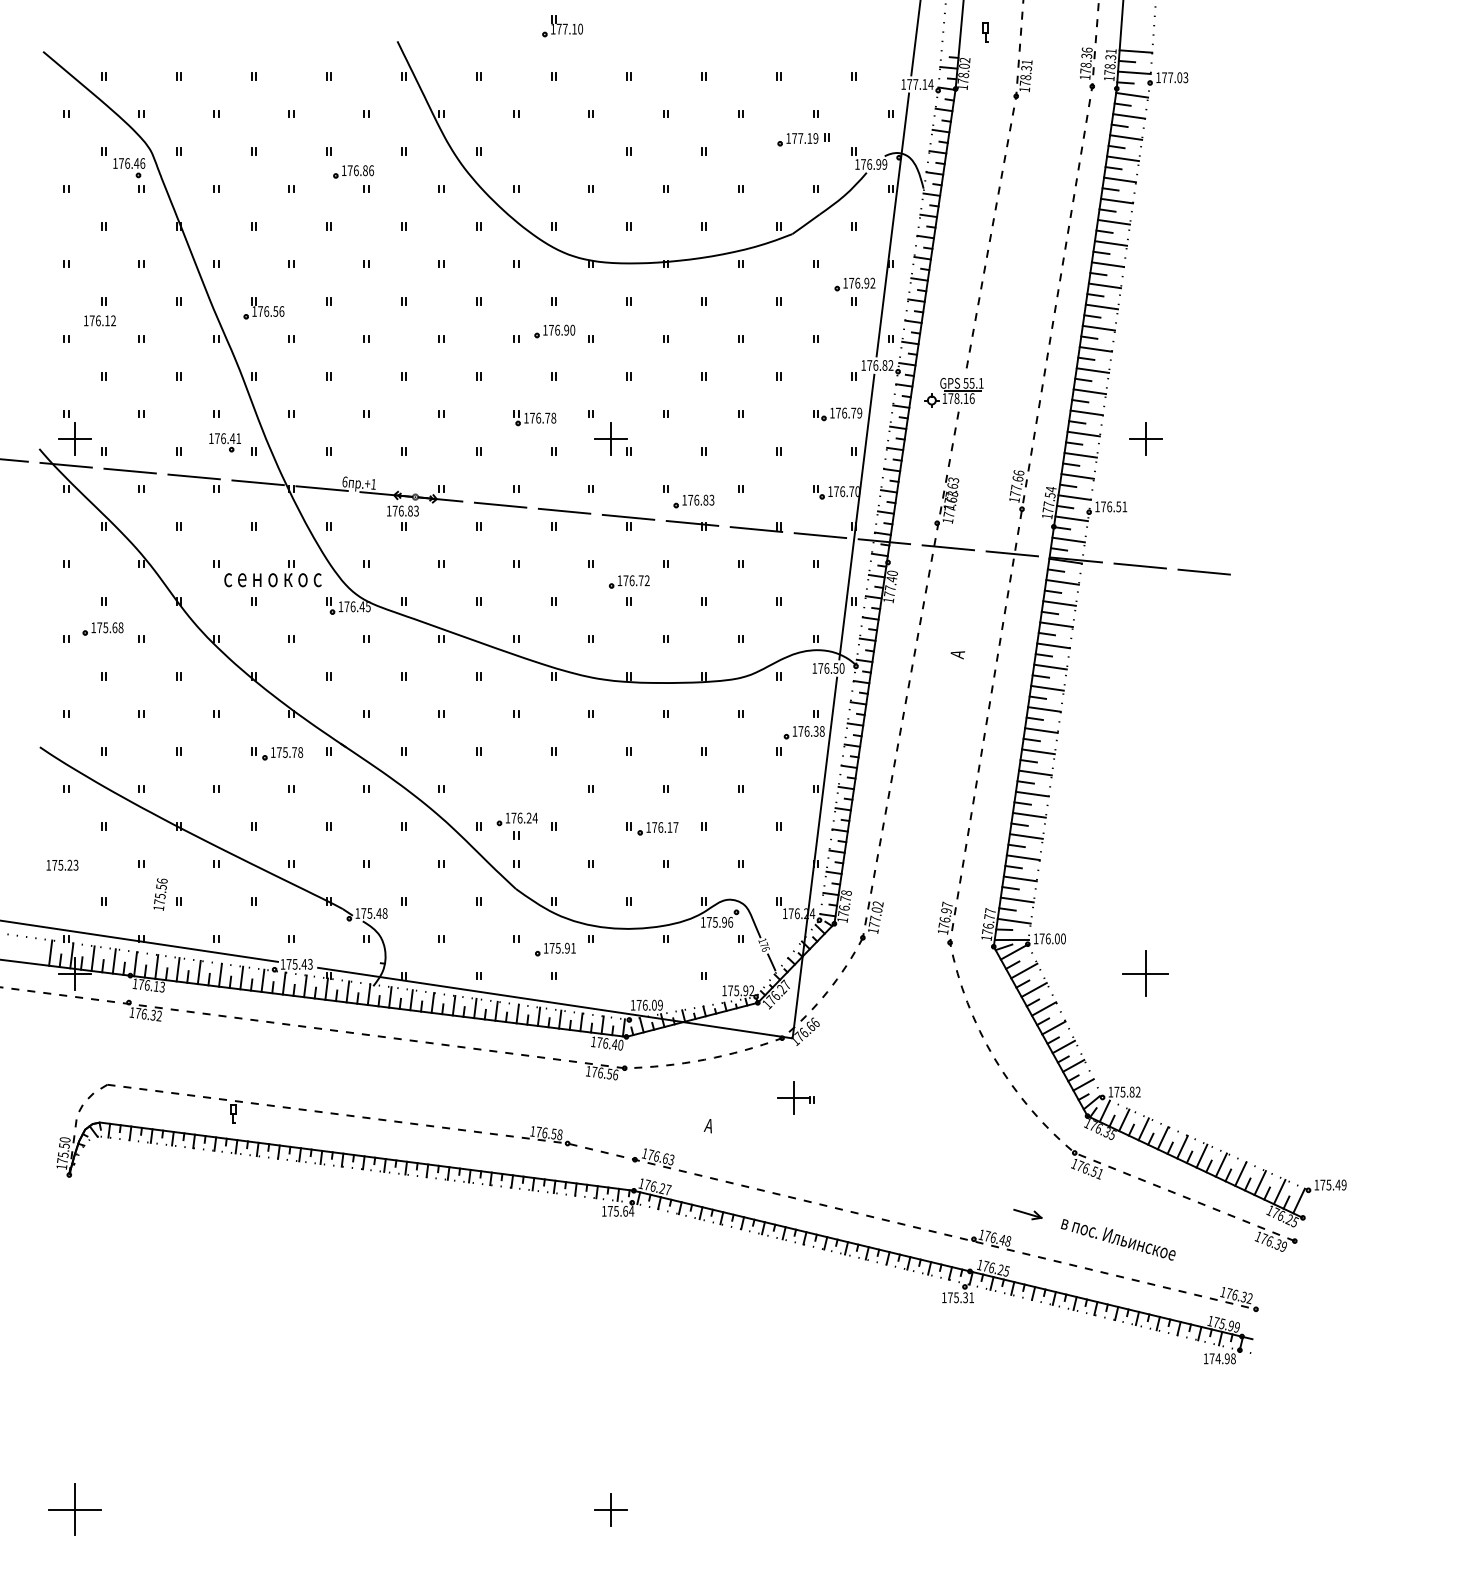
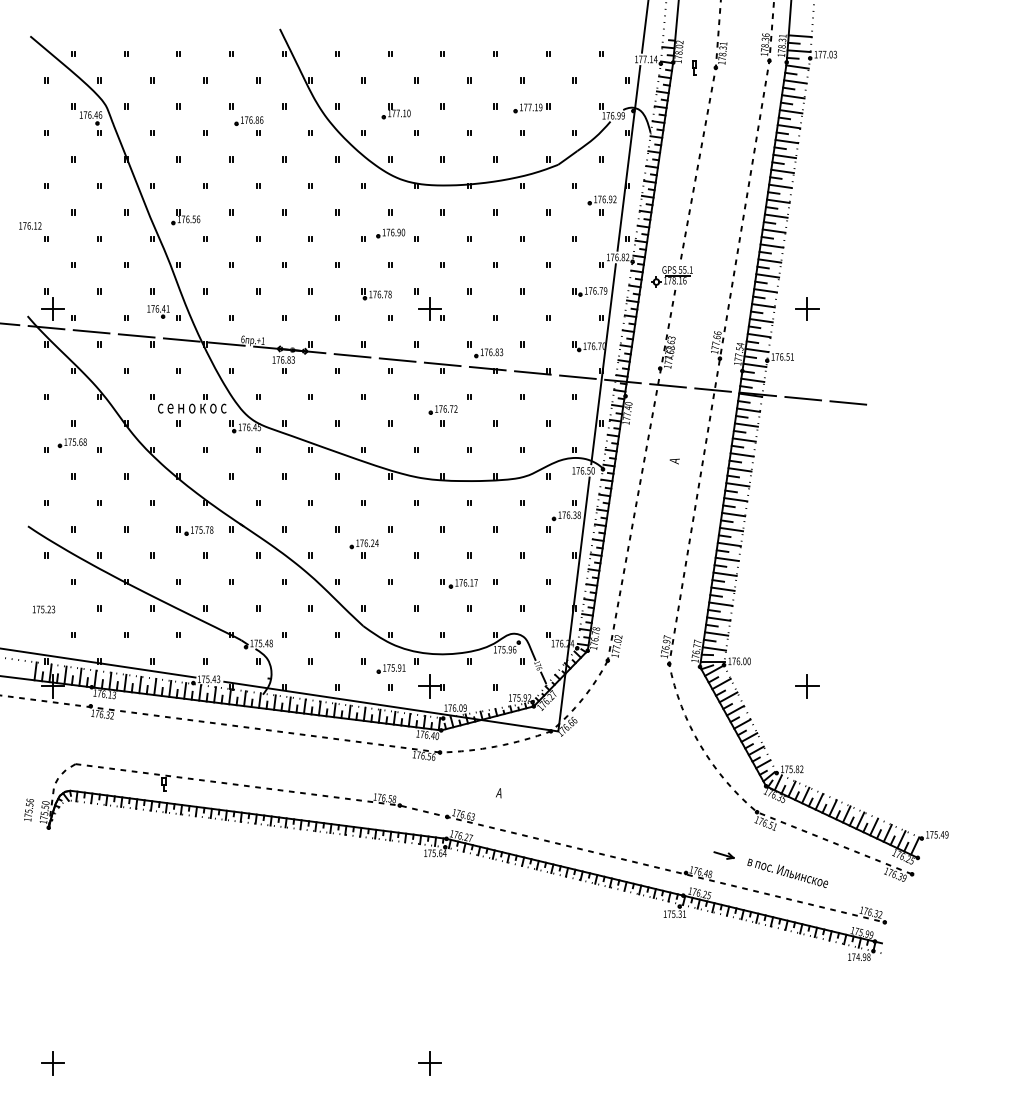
part: (561, 26) -> (395, 111), moved
part: (985, 32) -> (694, 67), moved
part: (802, 139) -> (531, 108), moved
text: (100, 320) -> (30, 225), moved
part: (516, 825) -> (363, 548), moved
text: (159, 893) -> (28, 809), moved
part: (1146, 974) -> (807, 686), size x0.71
part: (795, 1098) -> (431, 686), moved
part: (74, 1509) -> (52, 1063), size x0.62

